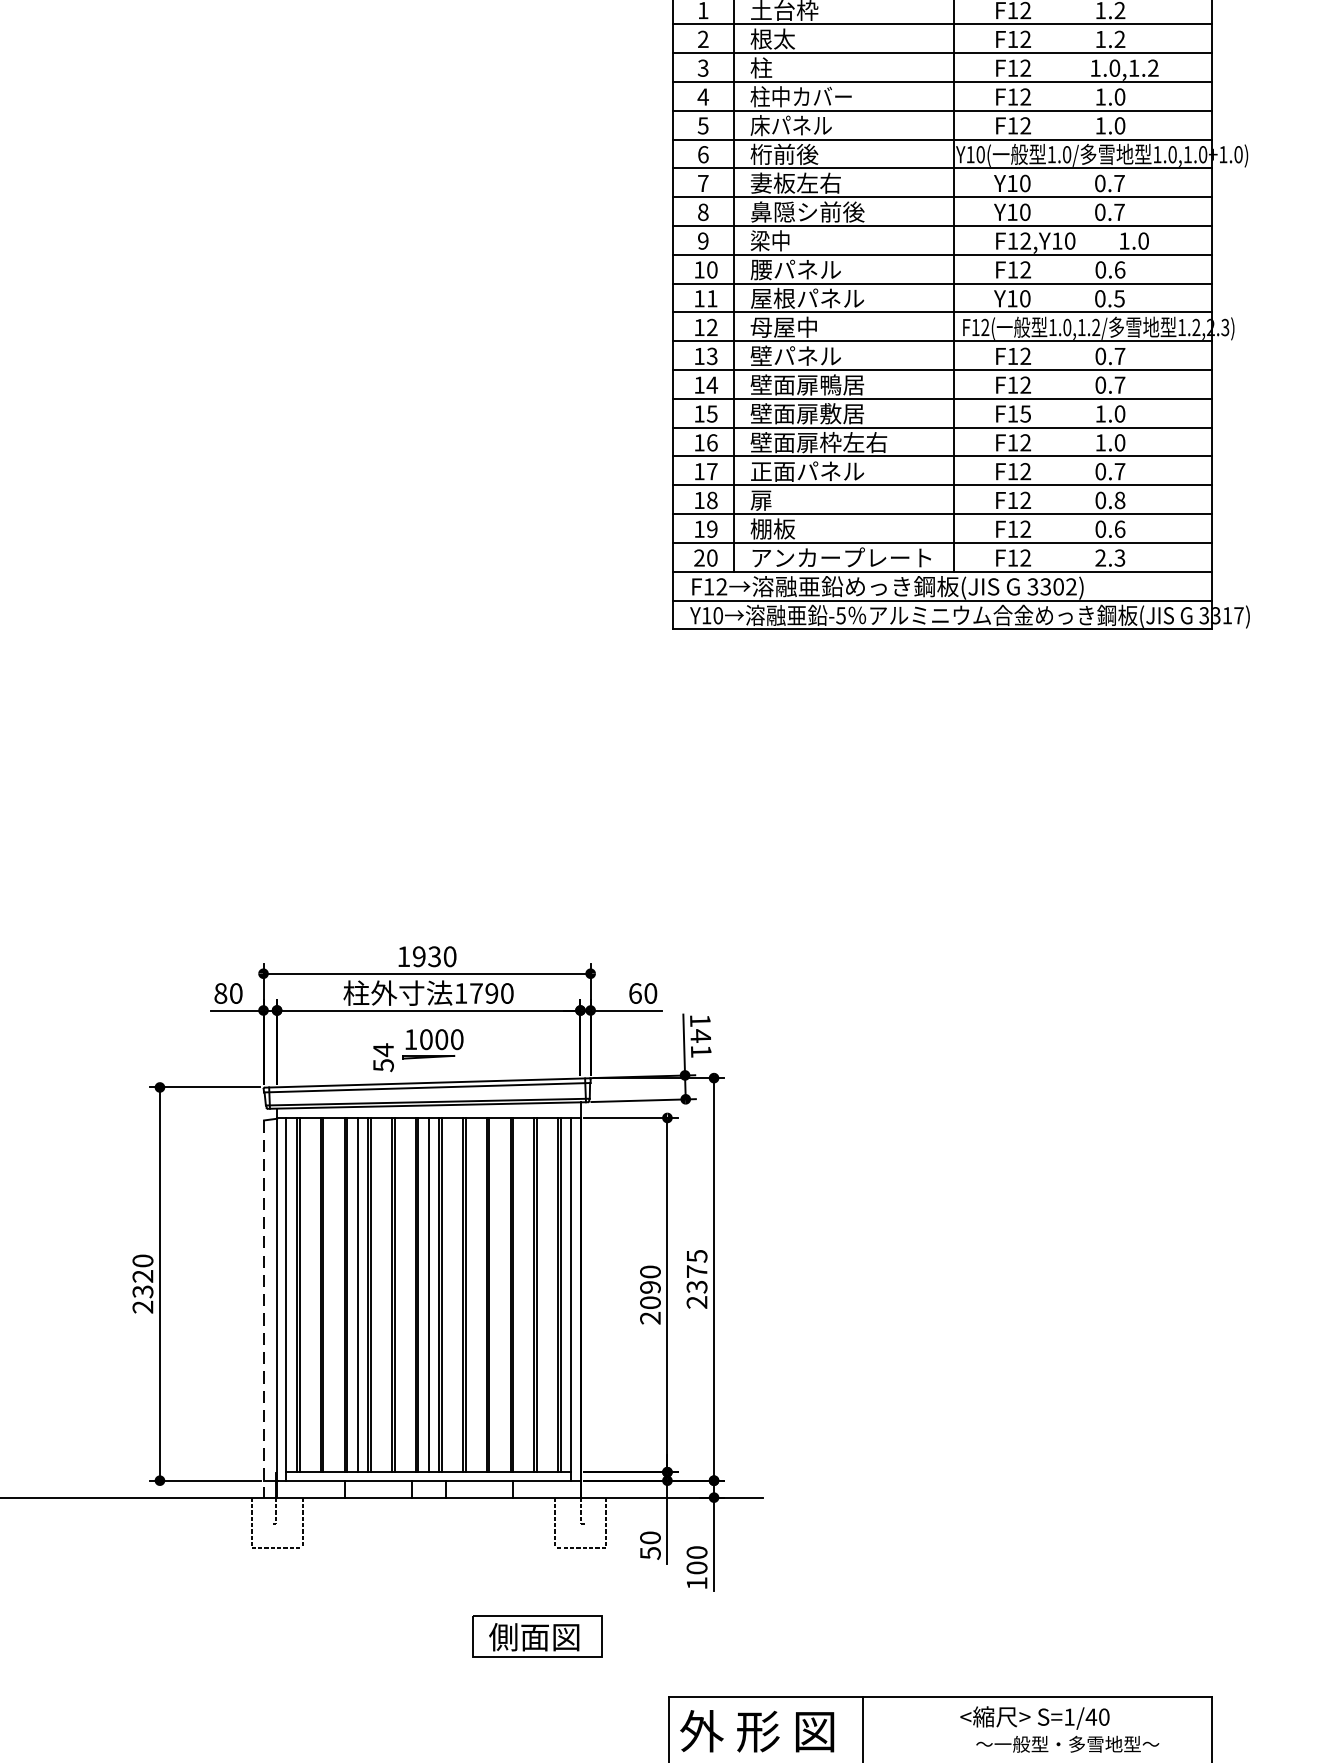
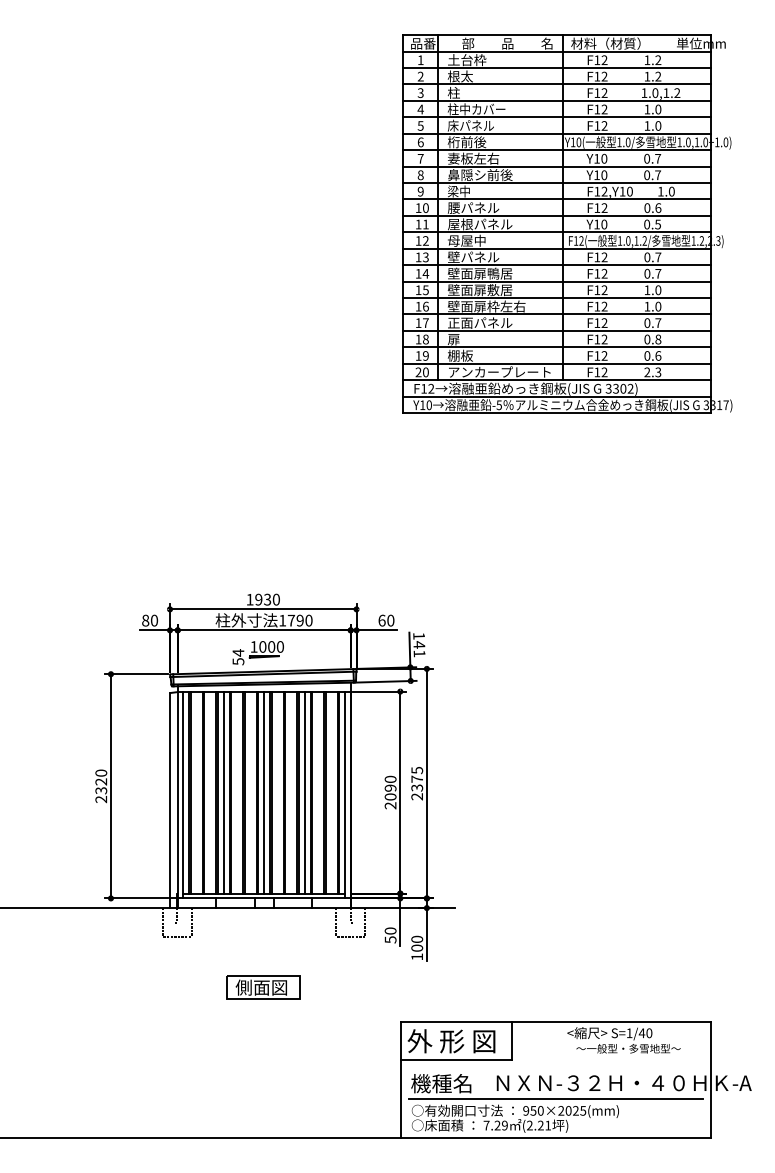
text: (1025, 414) -> (604, 290), F15 -> F12
line: (499, 1294) -> (304, 792), added
line: (264, 1308) -> (170, 800), dashed -> solid
part: (537, 1636) -> (263, 987), moved

